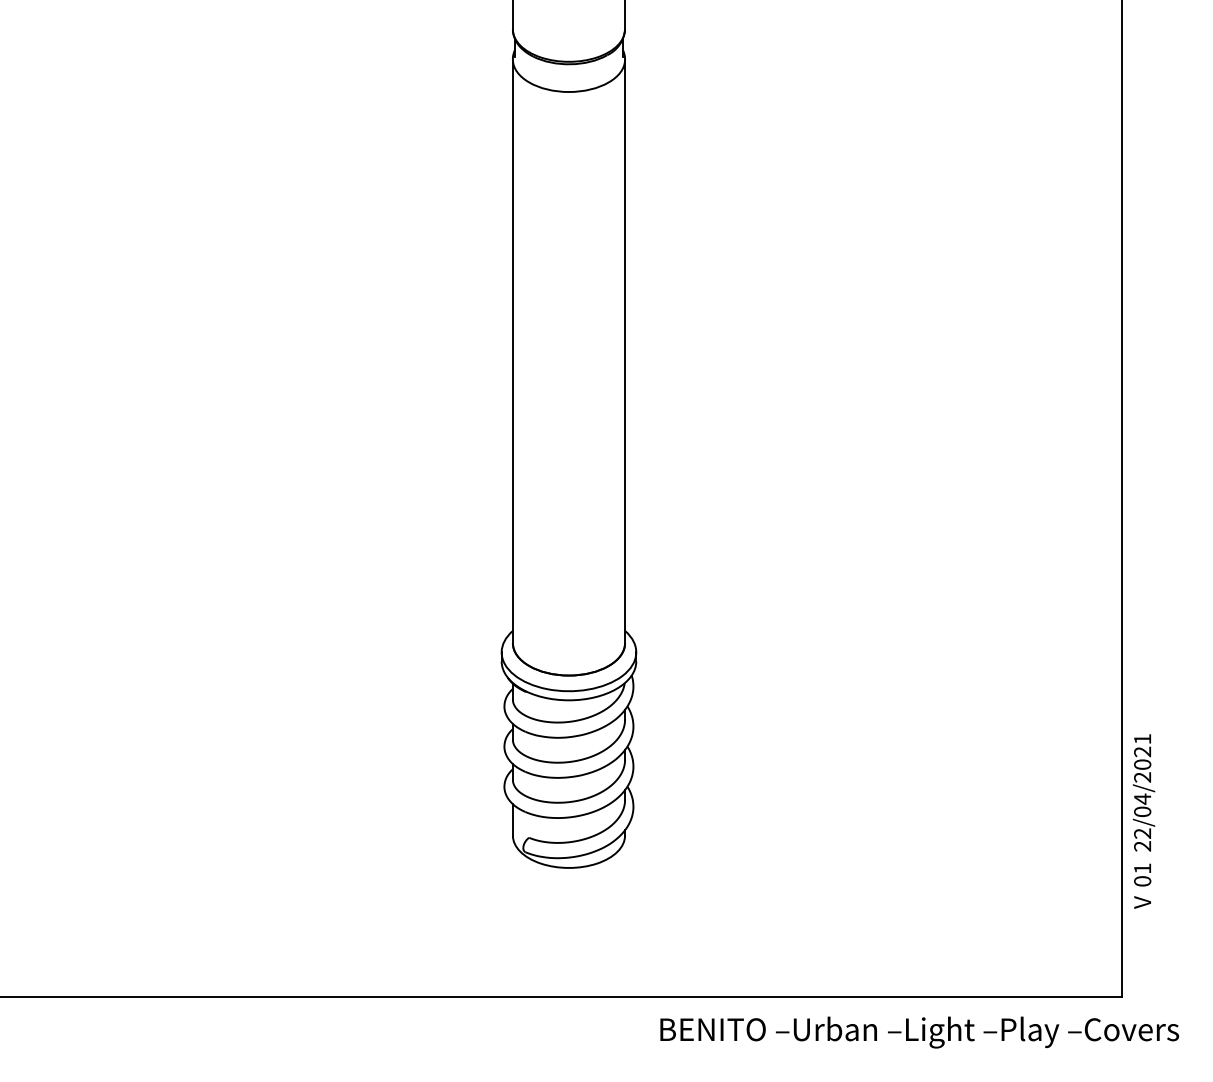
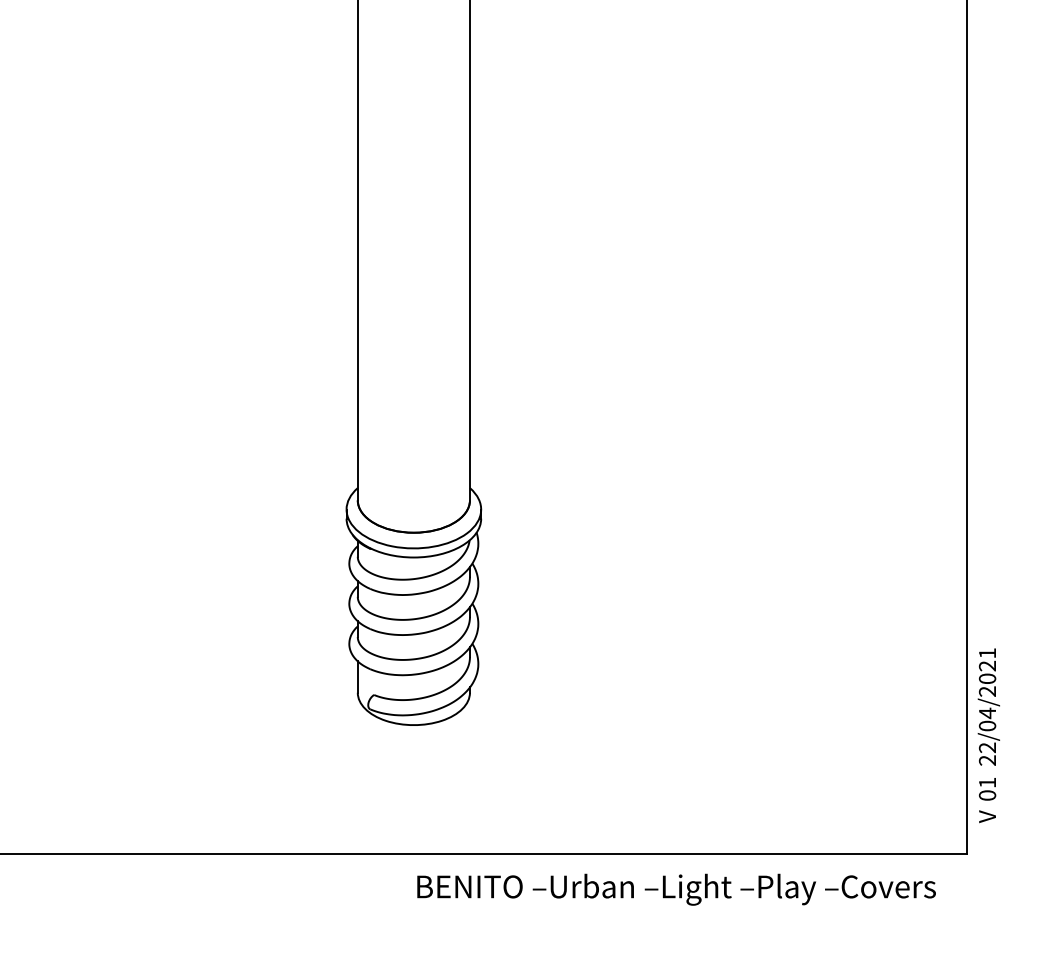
text: (1143, 821) -> (988, 735), moved
text: (919, 1032) -> (676, 889), moved

